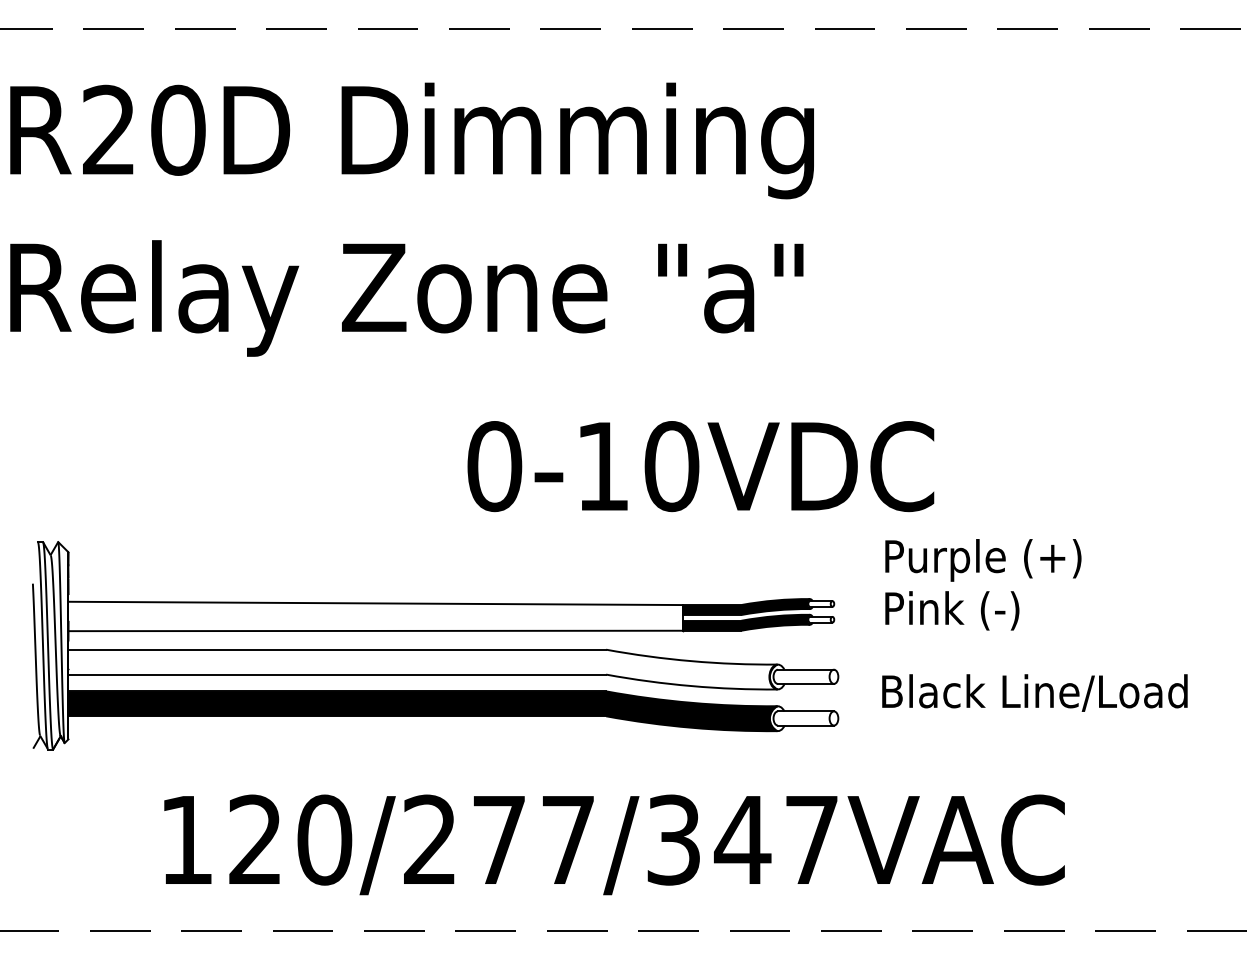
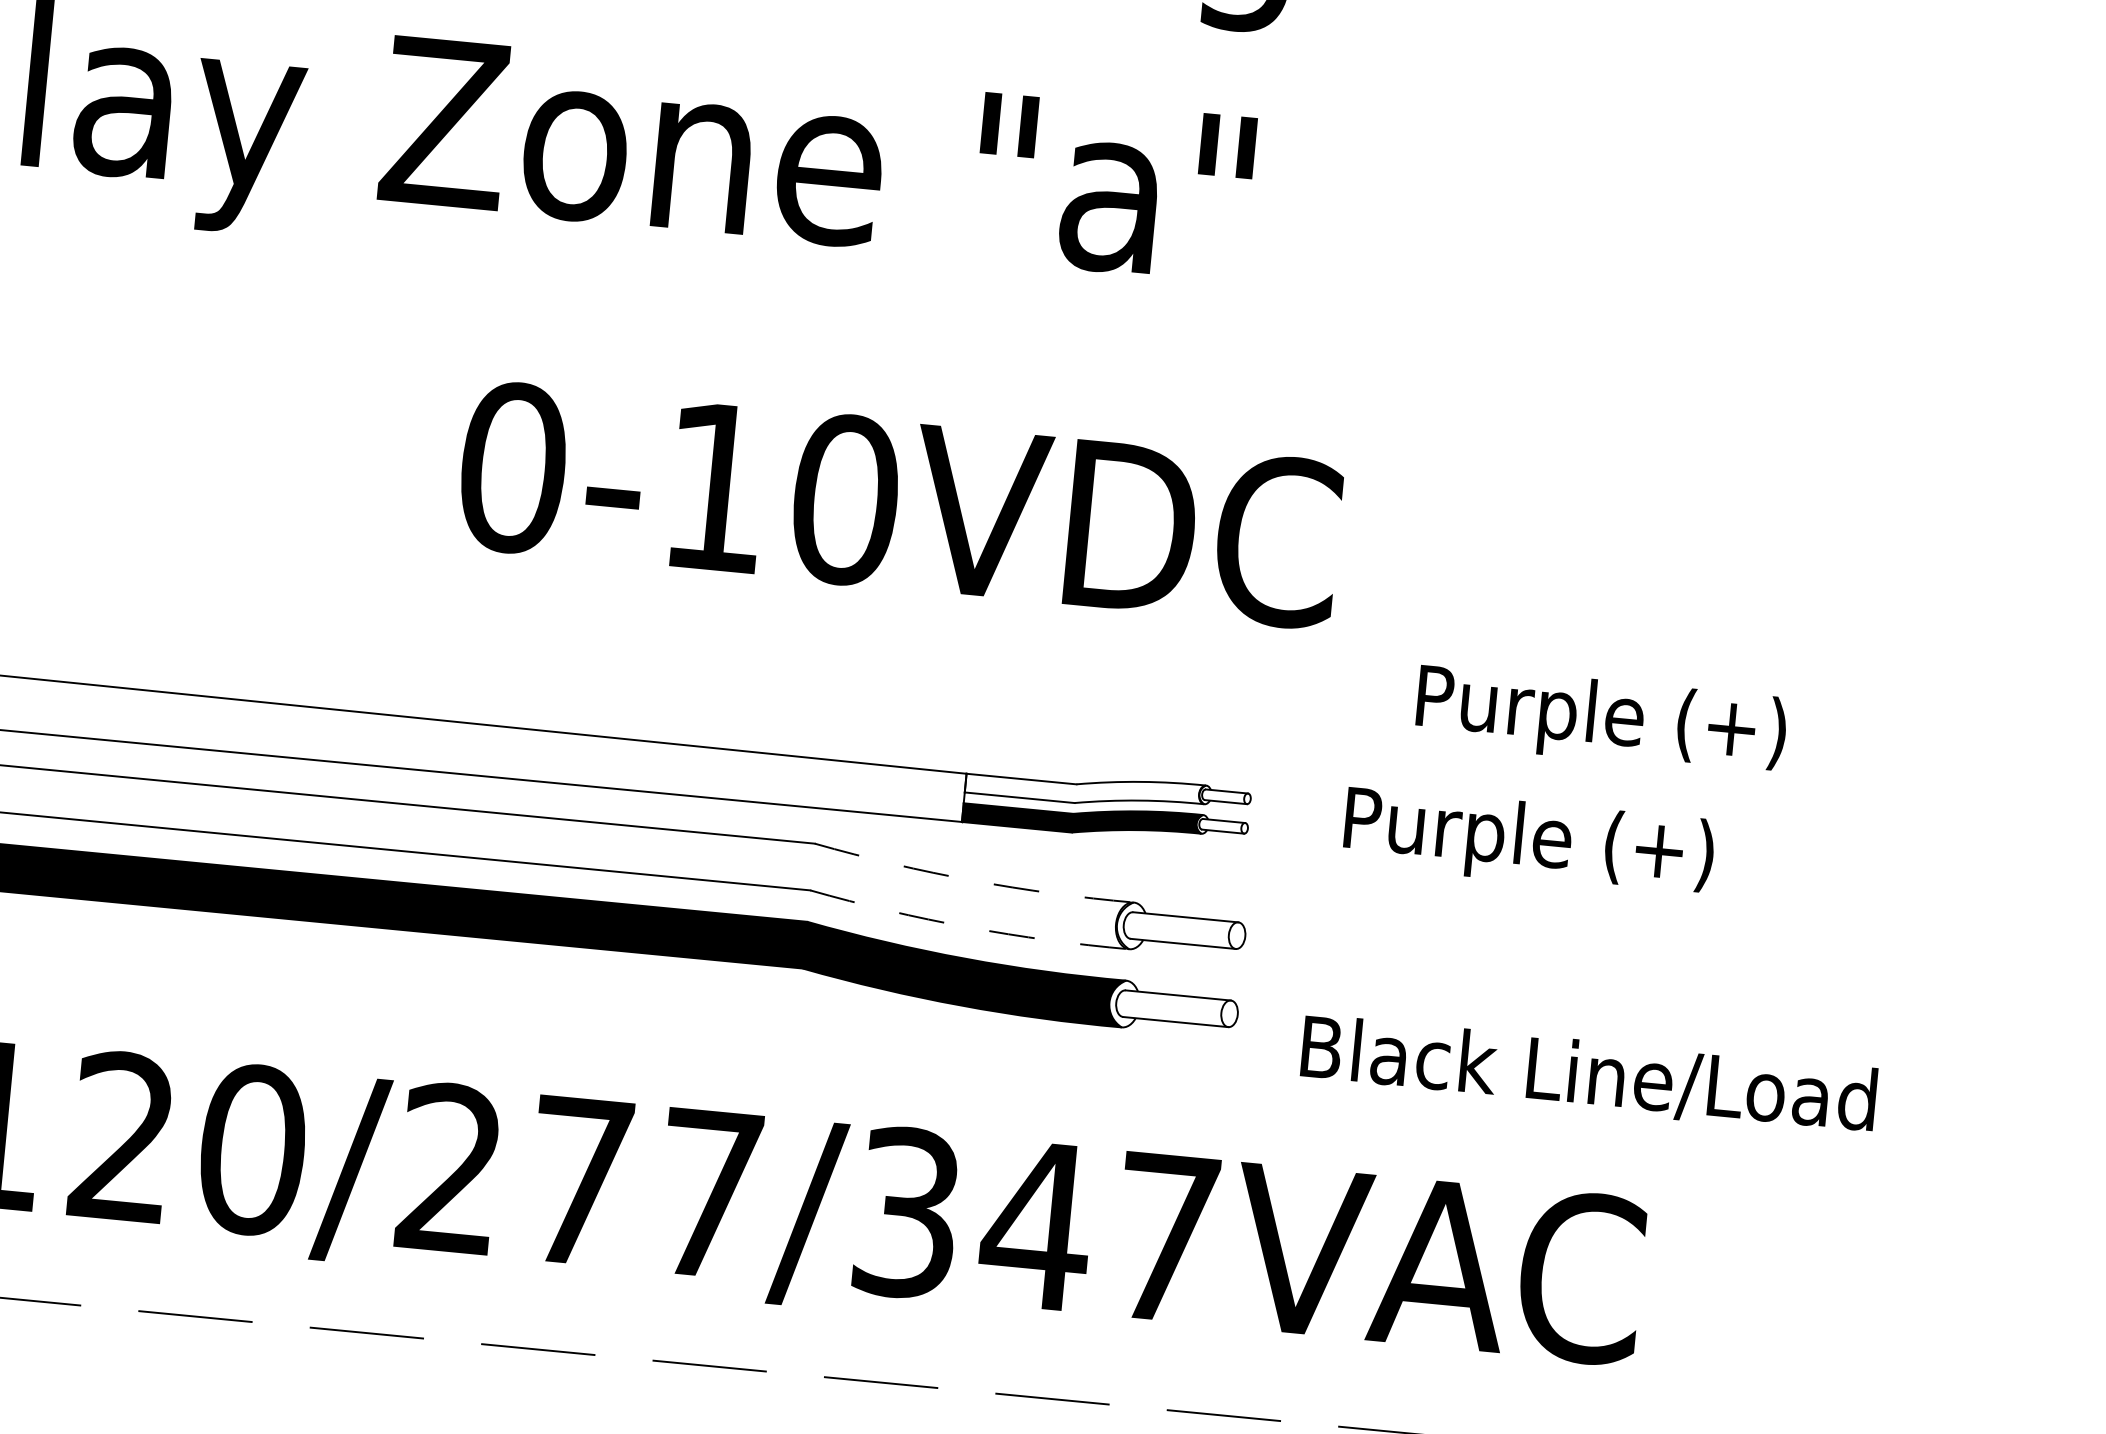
text: (700, 466) -> (899, 505), moved
text: (983, 560) -> (1601, 720), moved
fill: (745, 607) -> (1083, 789), removed
text: (994, 612) -> (1549, 844), Pink (-) -> Purple (+)
arc: (691, 661) -> (972, 881), solid -> dashed
arc: (691, 686) -> (968, 928), solid -> dashed
text: (1034, 692) -> (1588, 1074), moved

